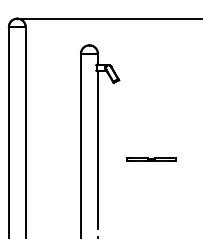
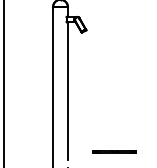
line: (151, 159) -> (114, 151), moved

